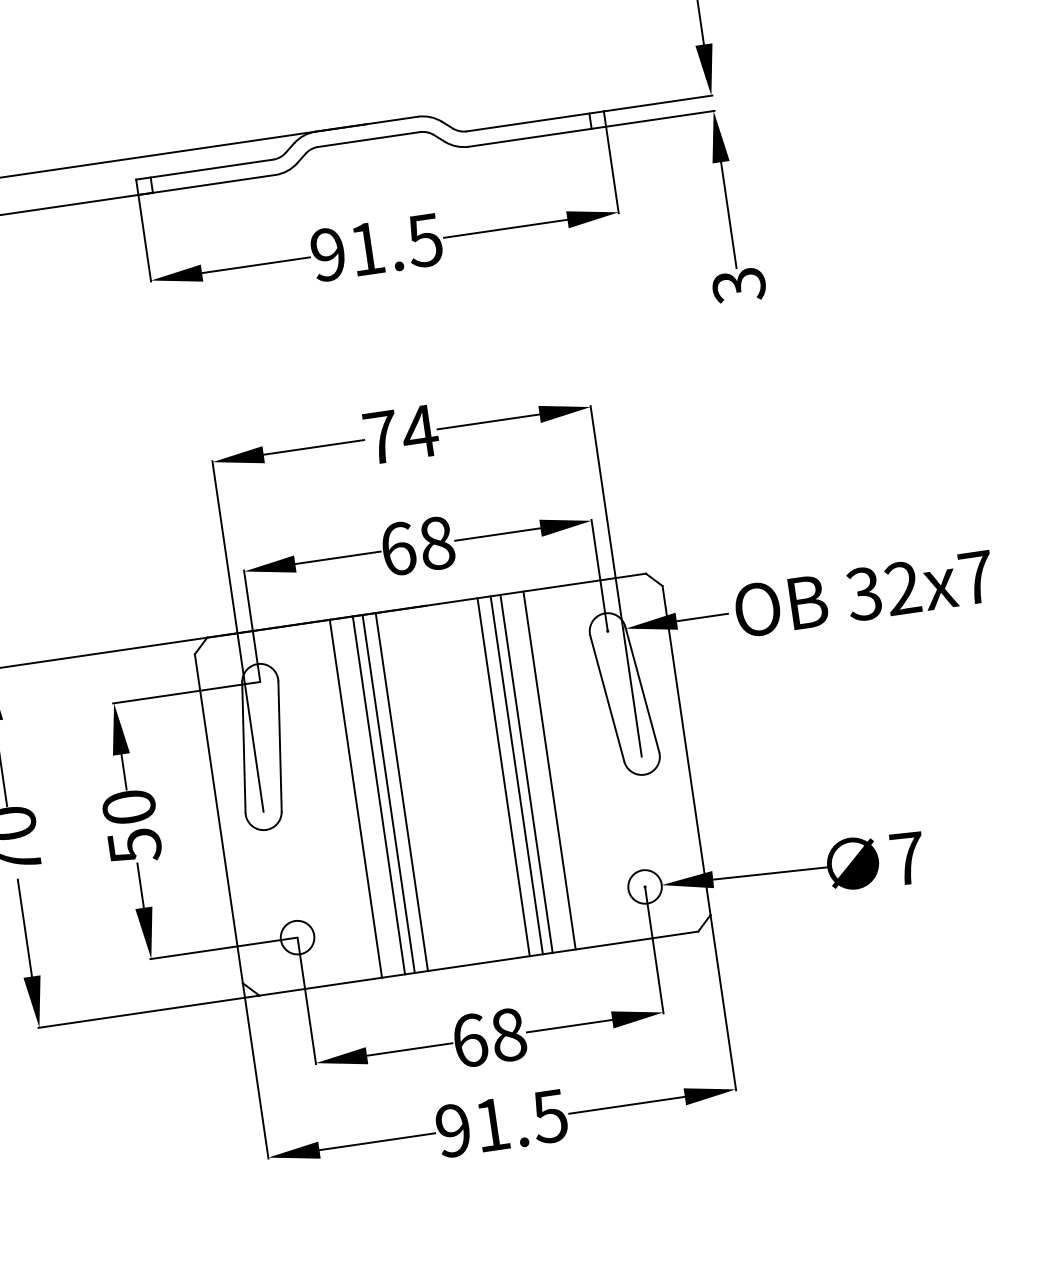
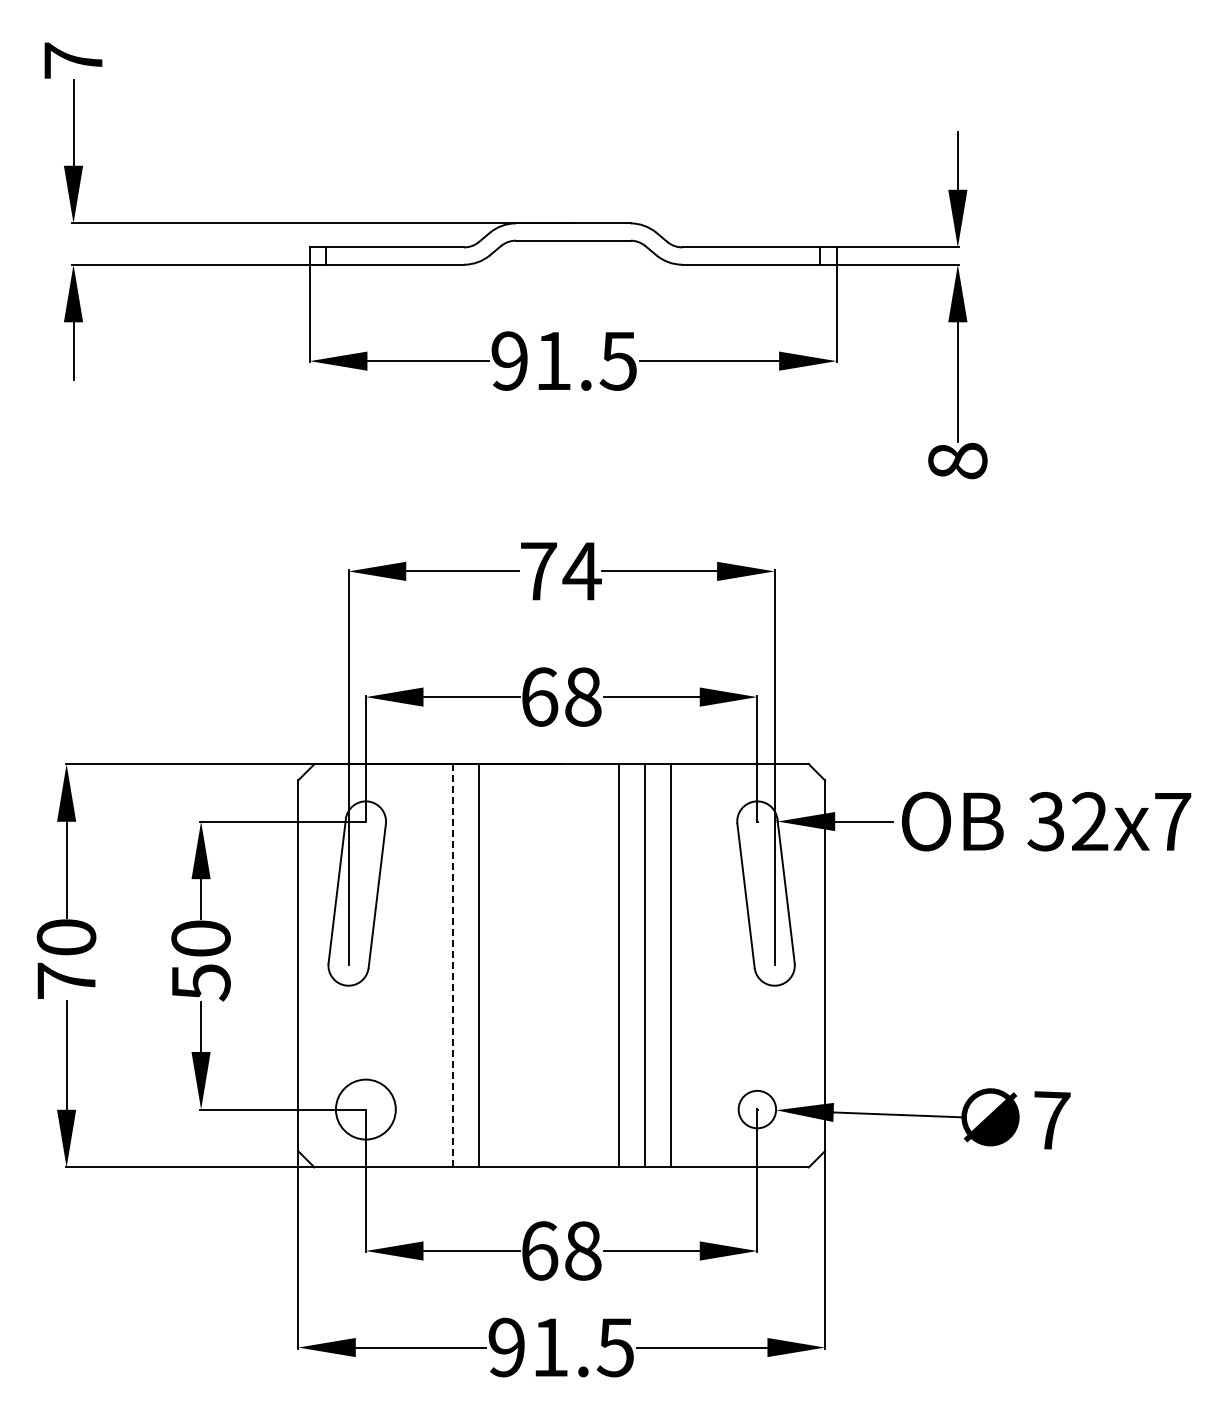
text: (738, 285) -> (957, 461), 3 -> 8
line: (516, 775) -> (633, 965), removed
line: (401, 791) -> (504, 965), removed
line: (388, 793) -> (489, 965), removed
line: (355, 798) -> (452, 965), solid -> dashed
circle: (297, 937) -> (365, 1109), size x1.6

